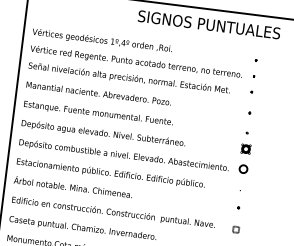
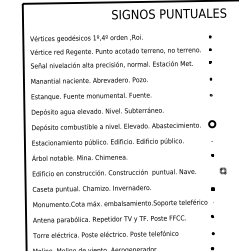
part: (245, 148) -> (211, 107), removed
part: (235, 229) -> (222, 170), moved

